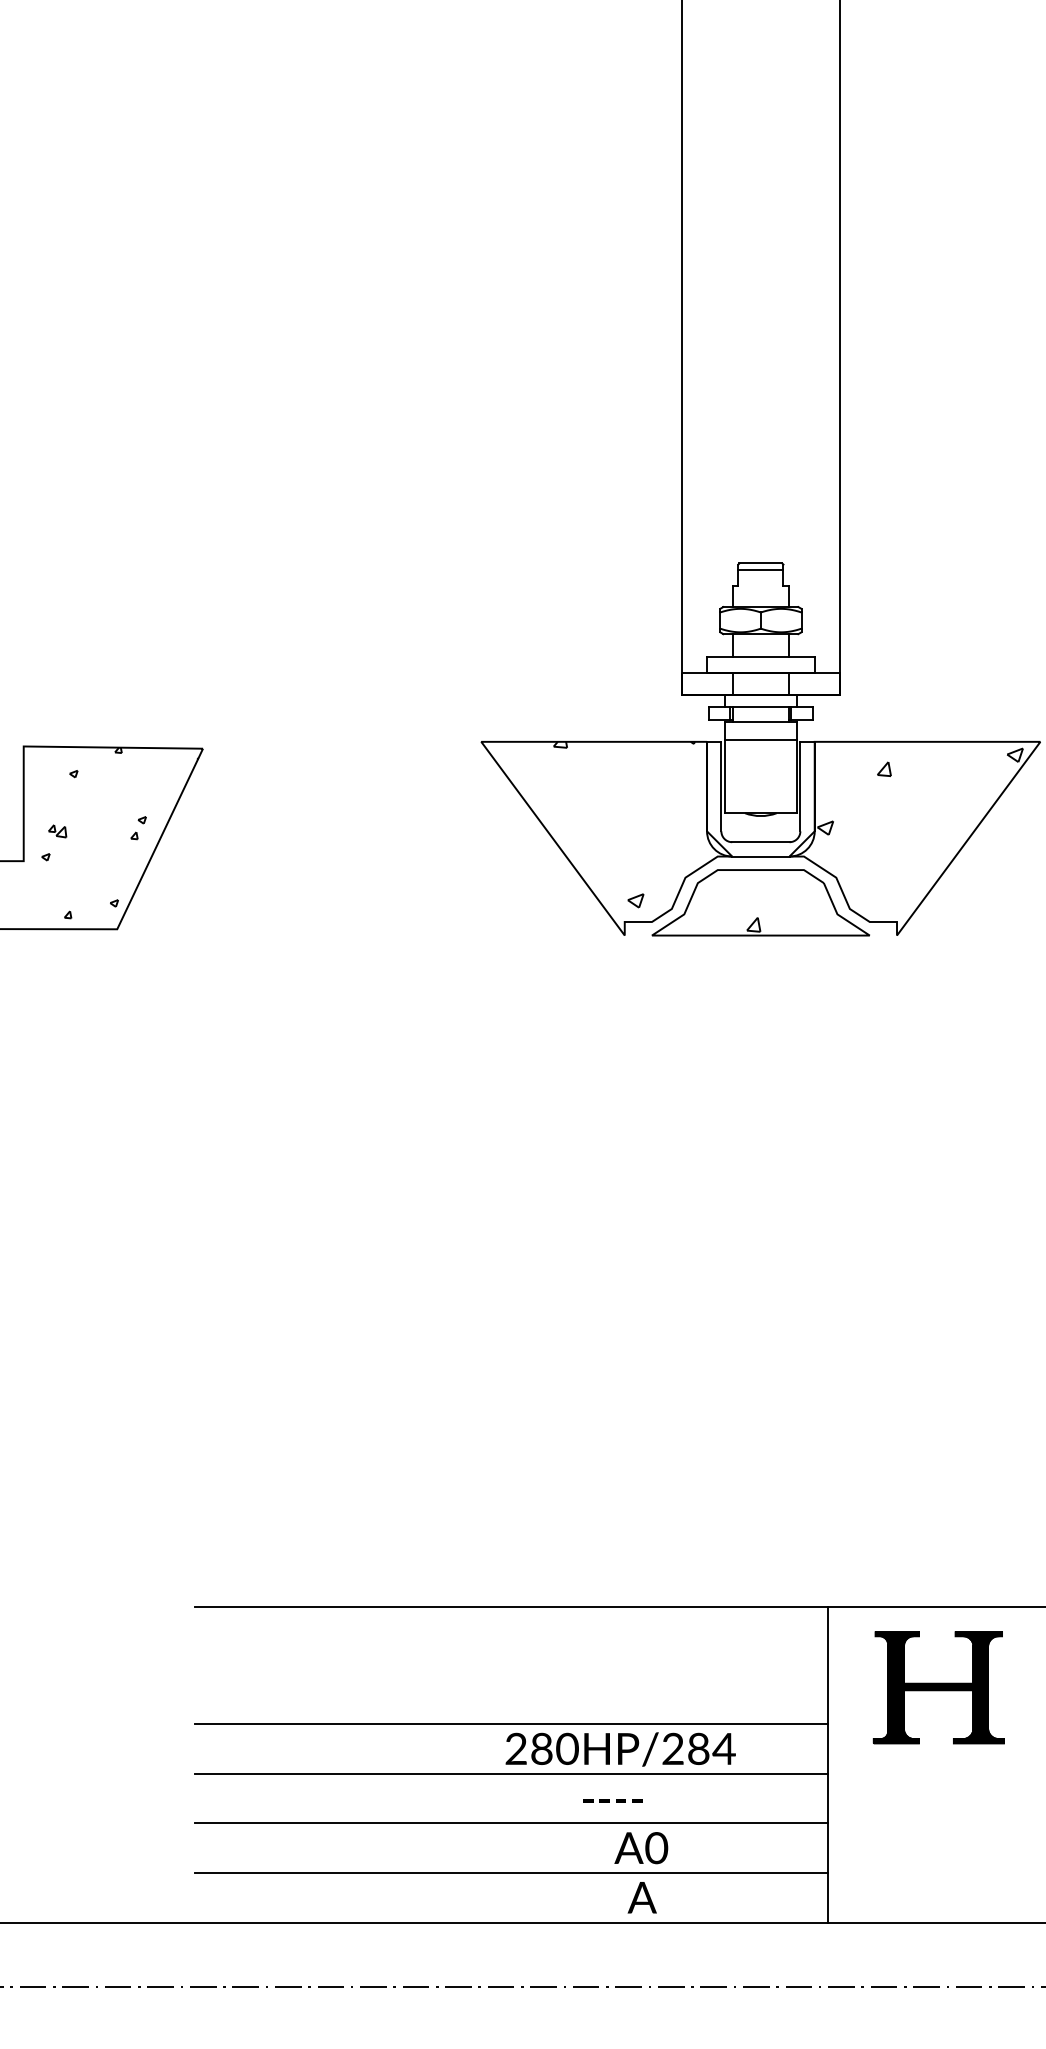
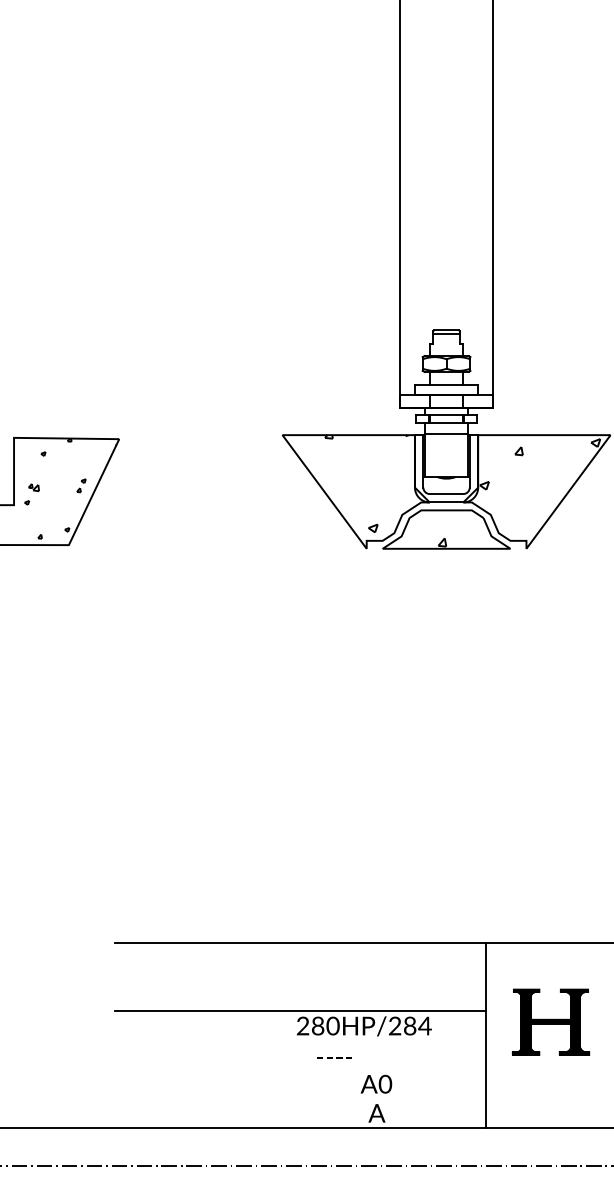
part: (939, 1686) -> (551, 1021), moved
line: (510, 1773) -> (299, 1040), removed
text: (612, 1800) -> (334, 1057), moved
line: (510, 1822) -> (299, 1069), removed
line: (510, 1872) -> (299, 1098), removed

